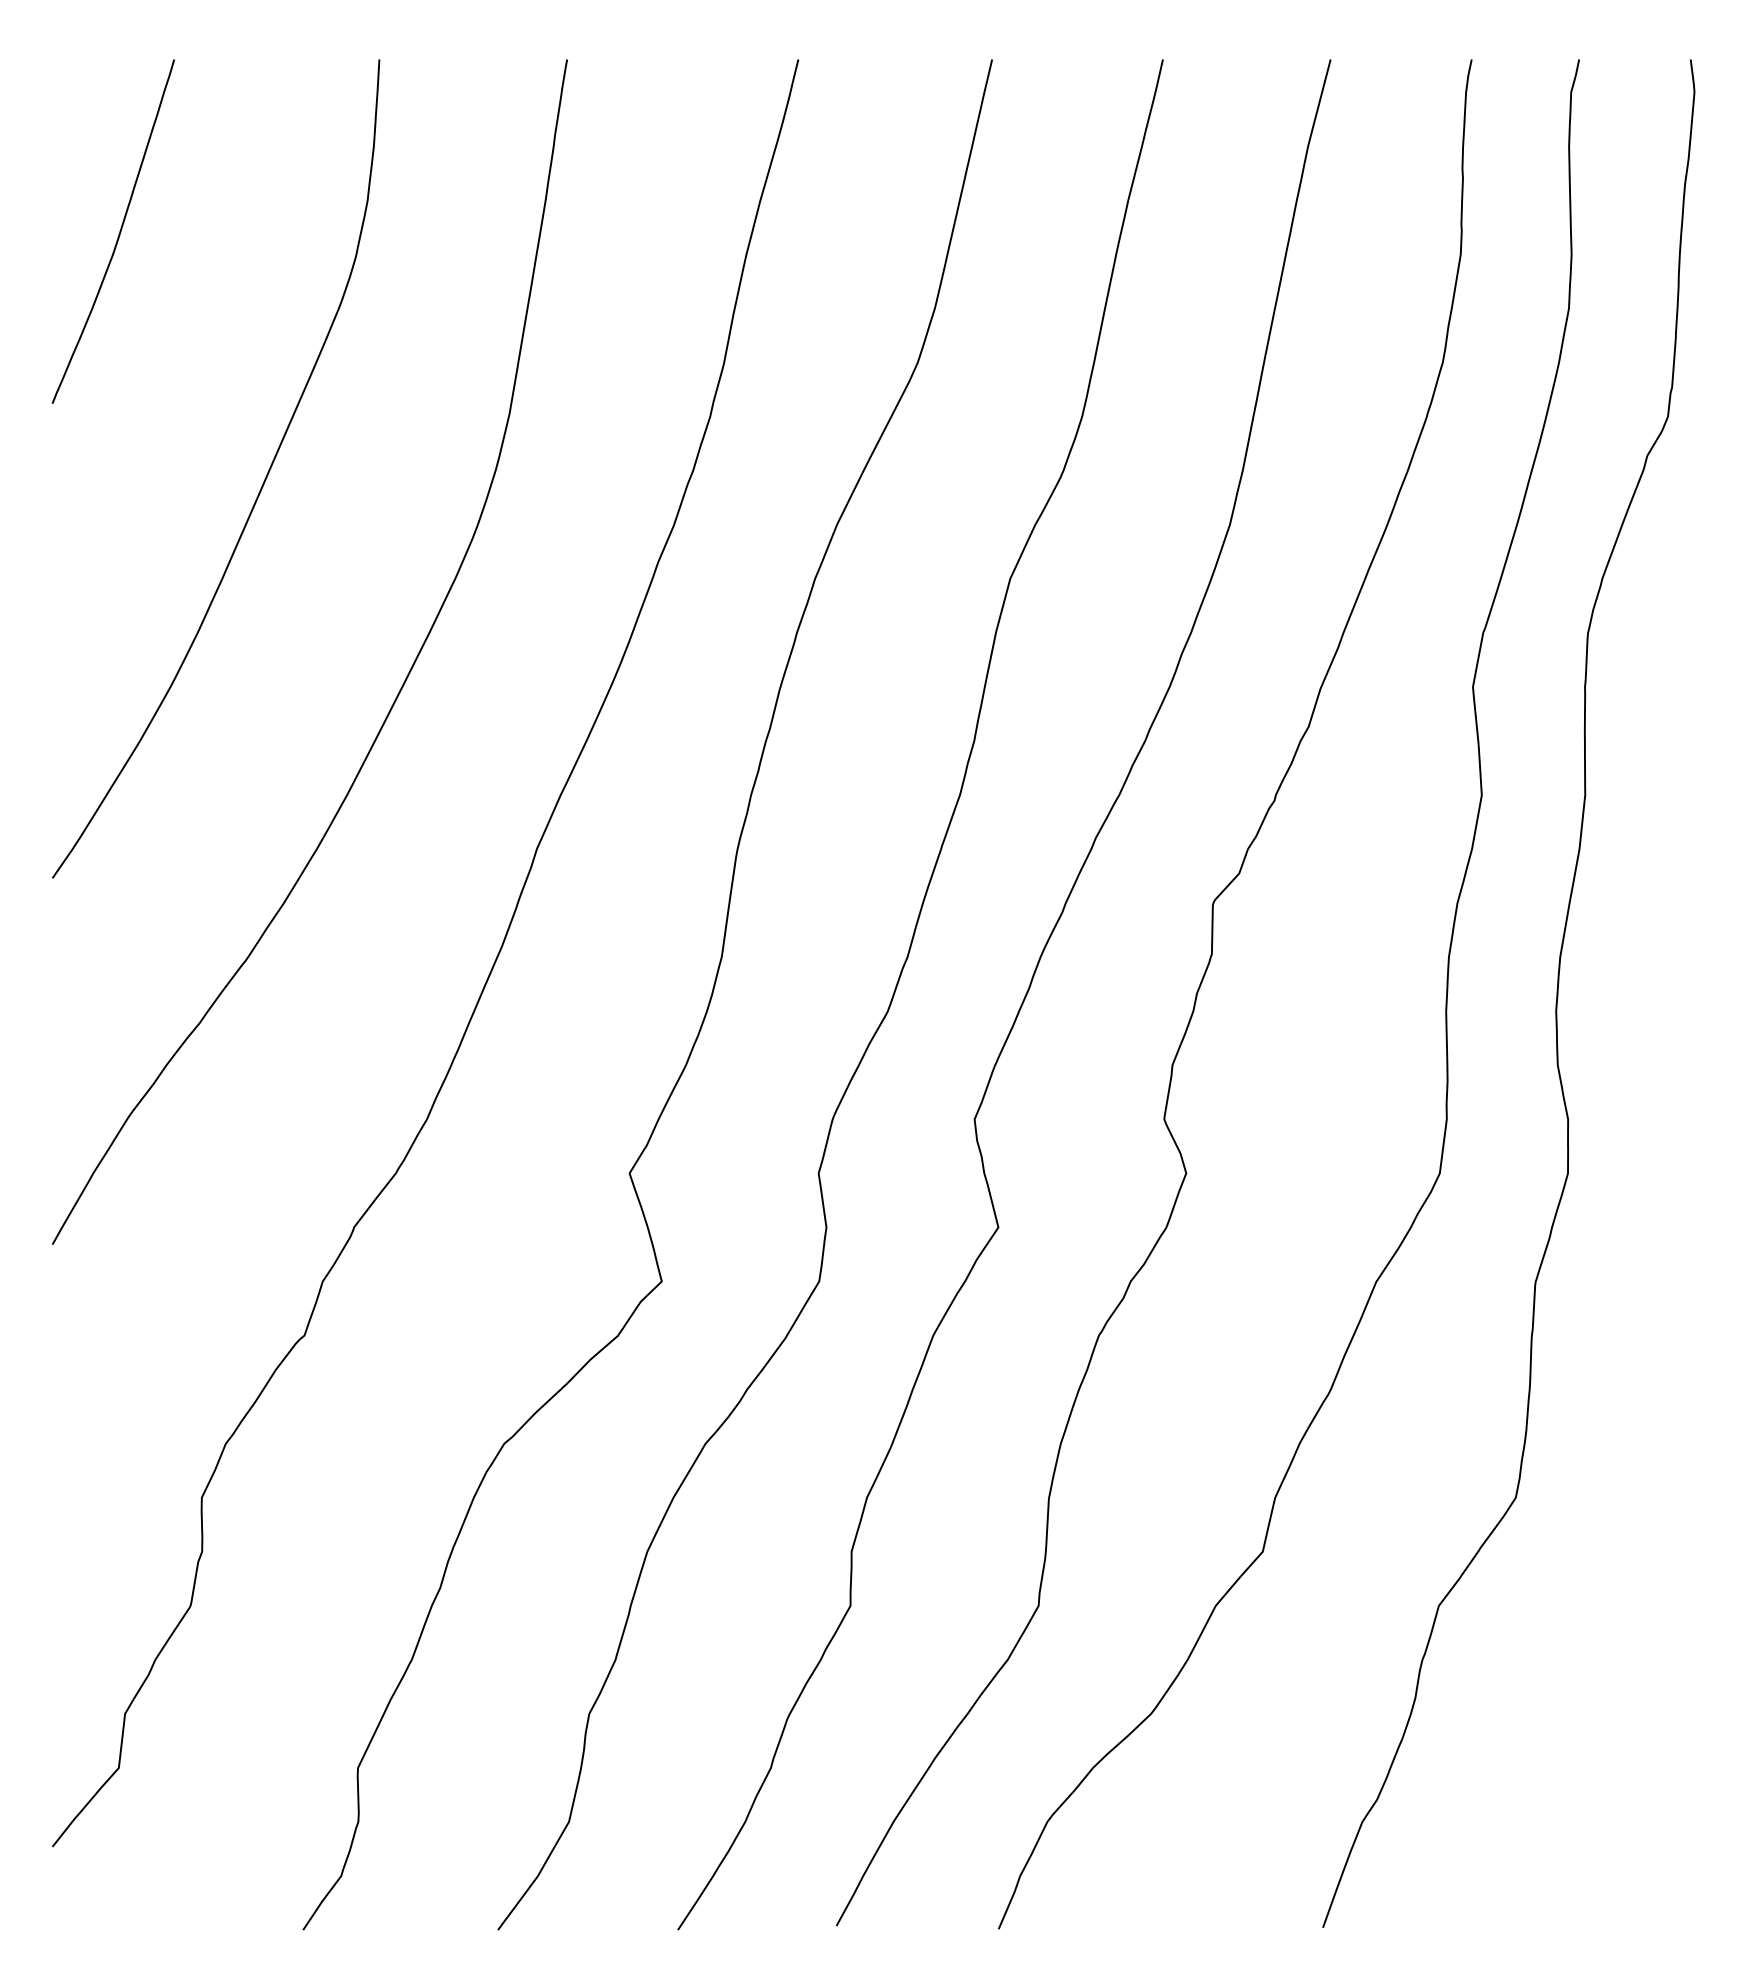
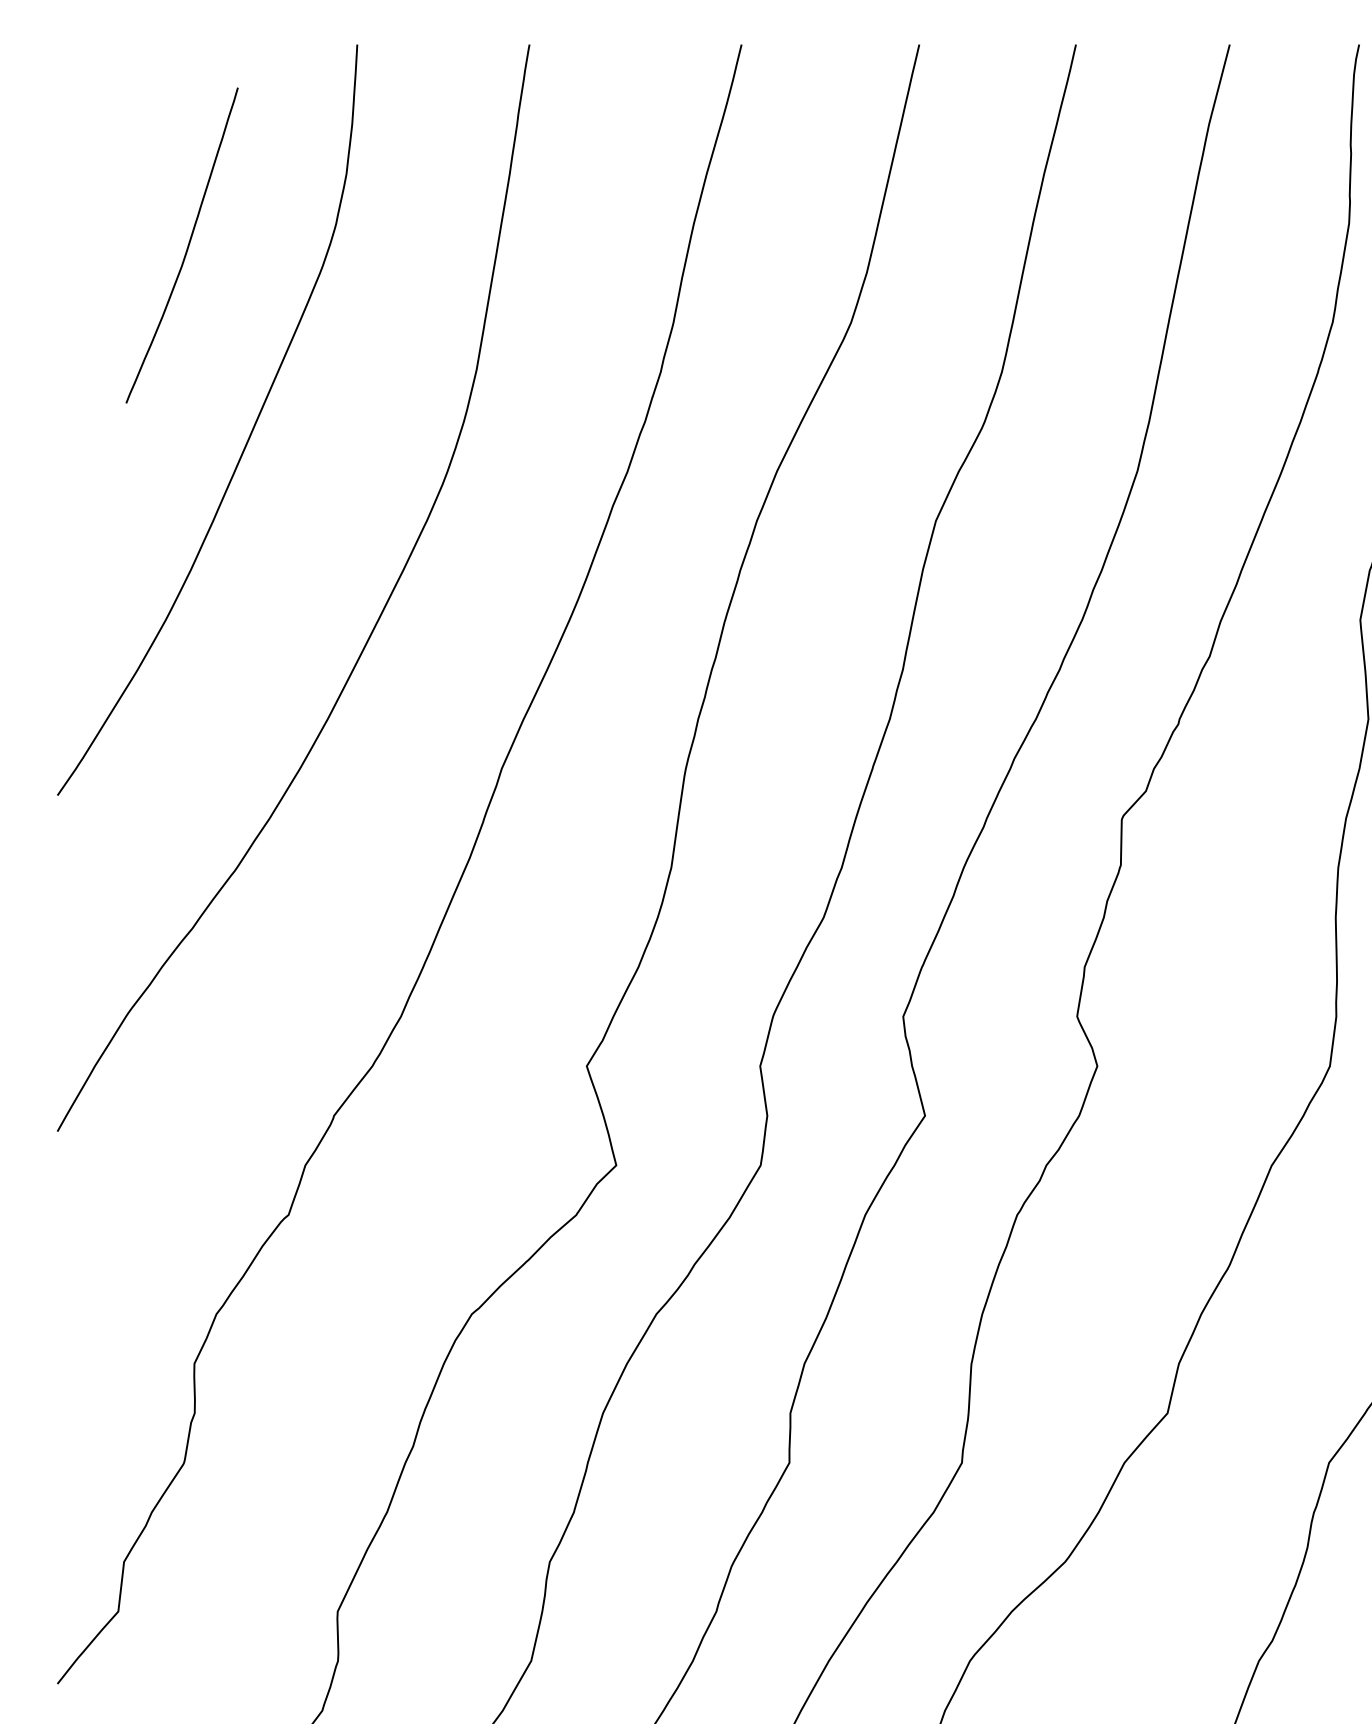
curve: (118, 234) -> (186, 248), moved

